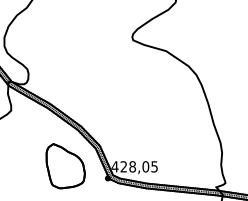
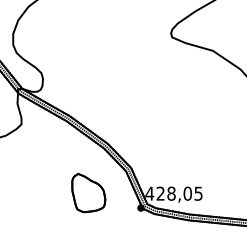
part: (65, 166) -> (88, 193), size x0.7

